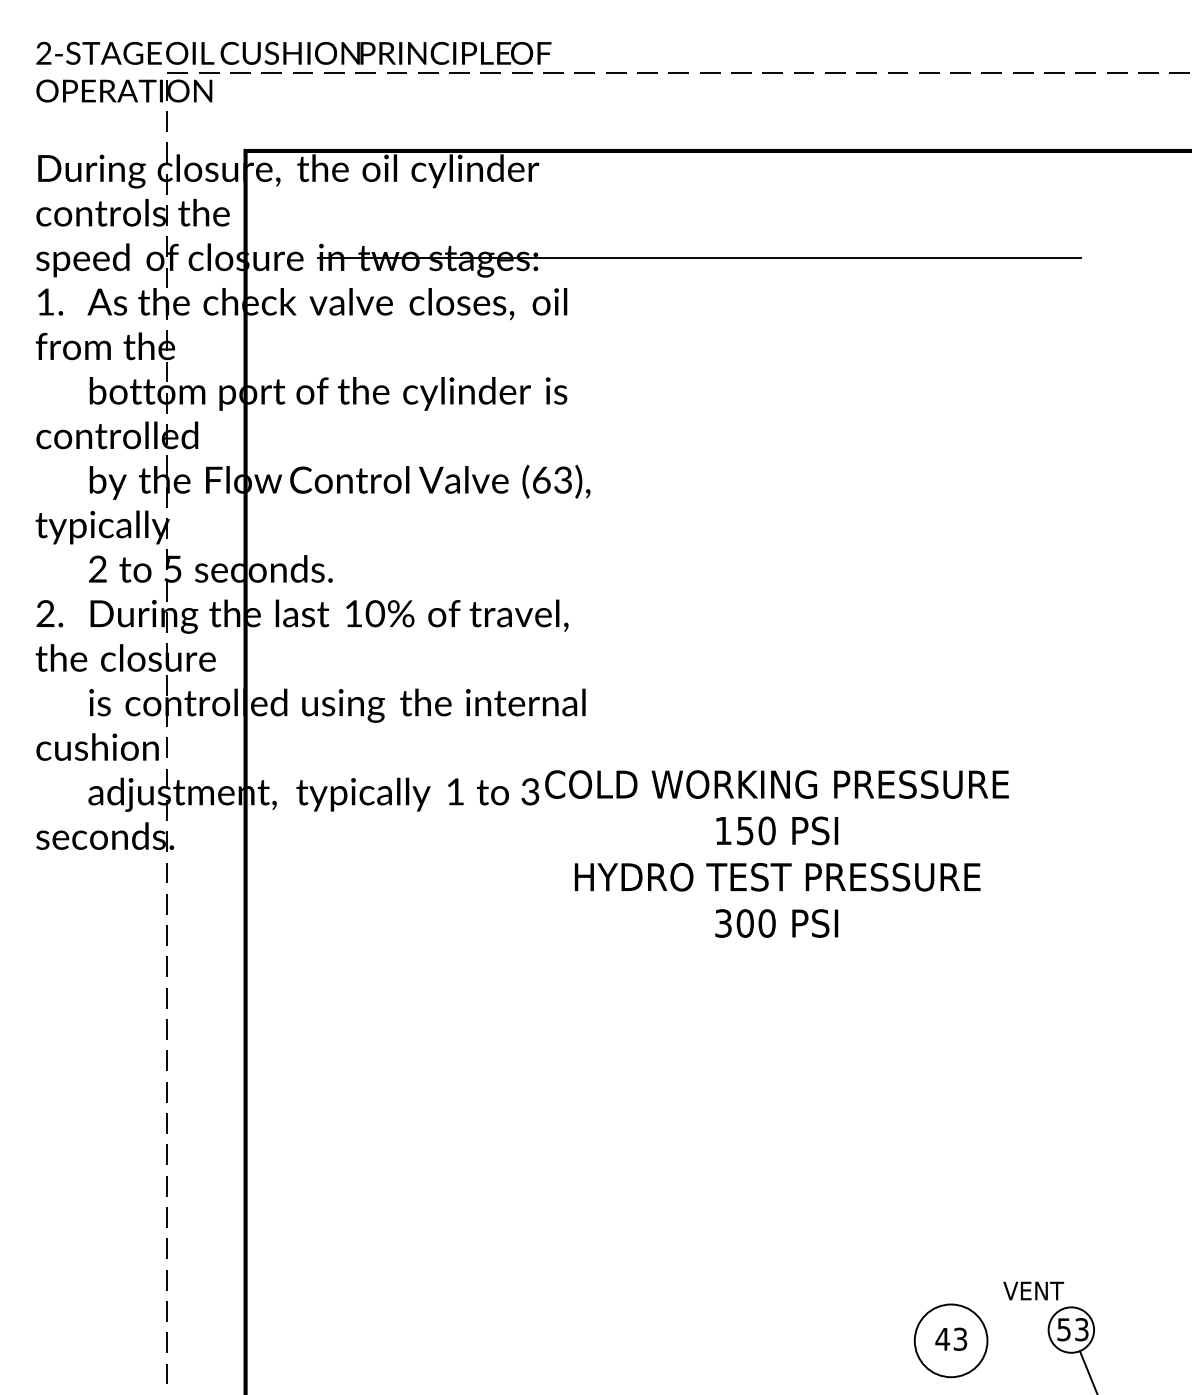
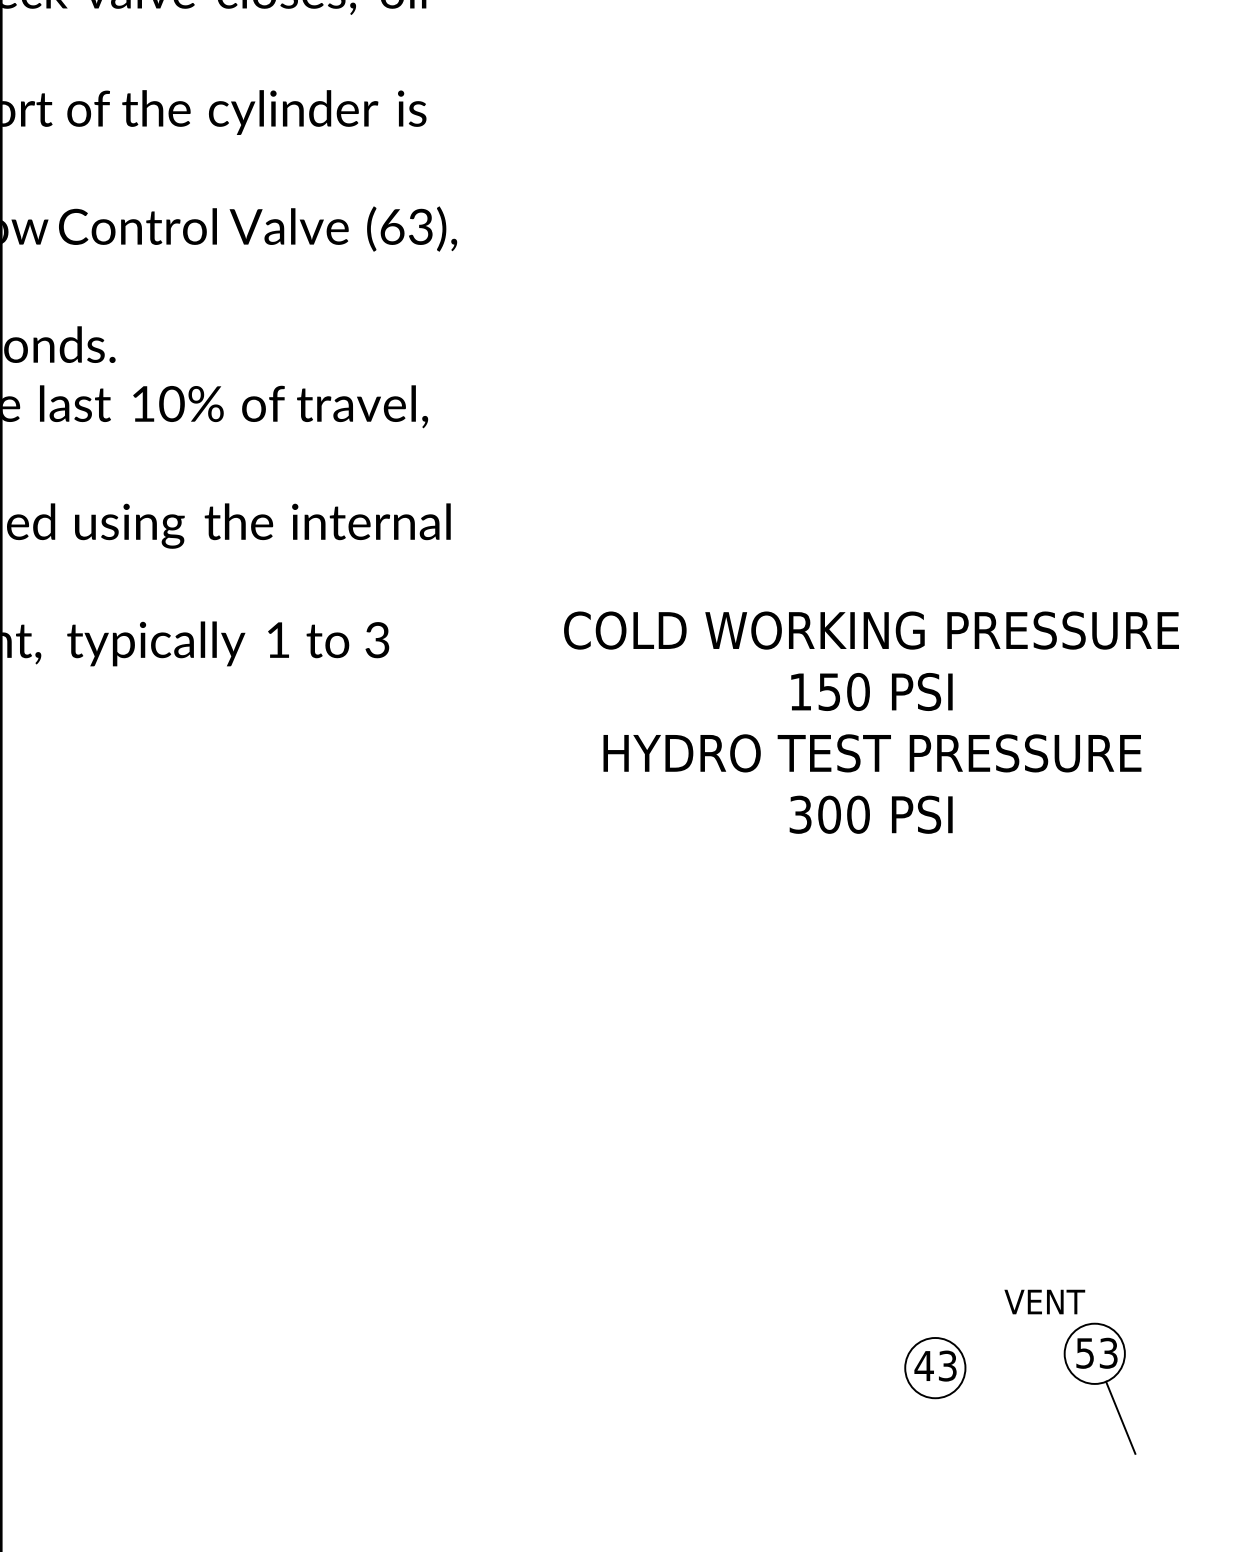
text: (776, 853) -> (870, 721), moved
circle: (950, 1340) -> (934, 1367), size x0.62

